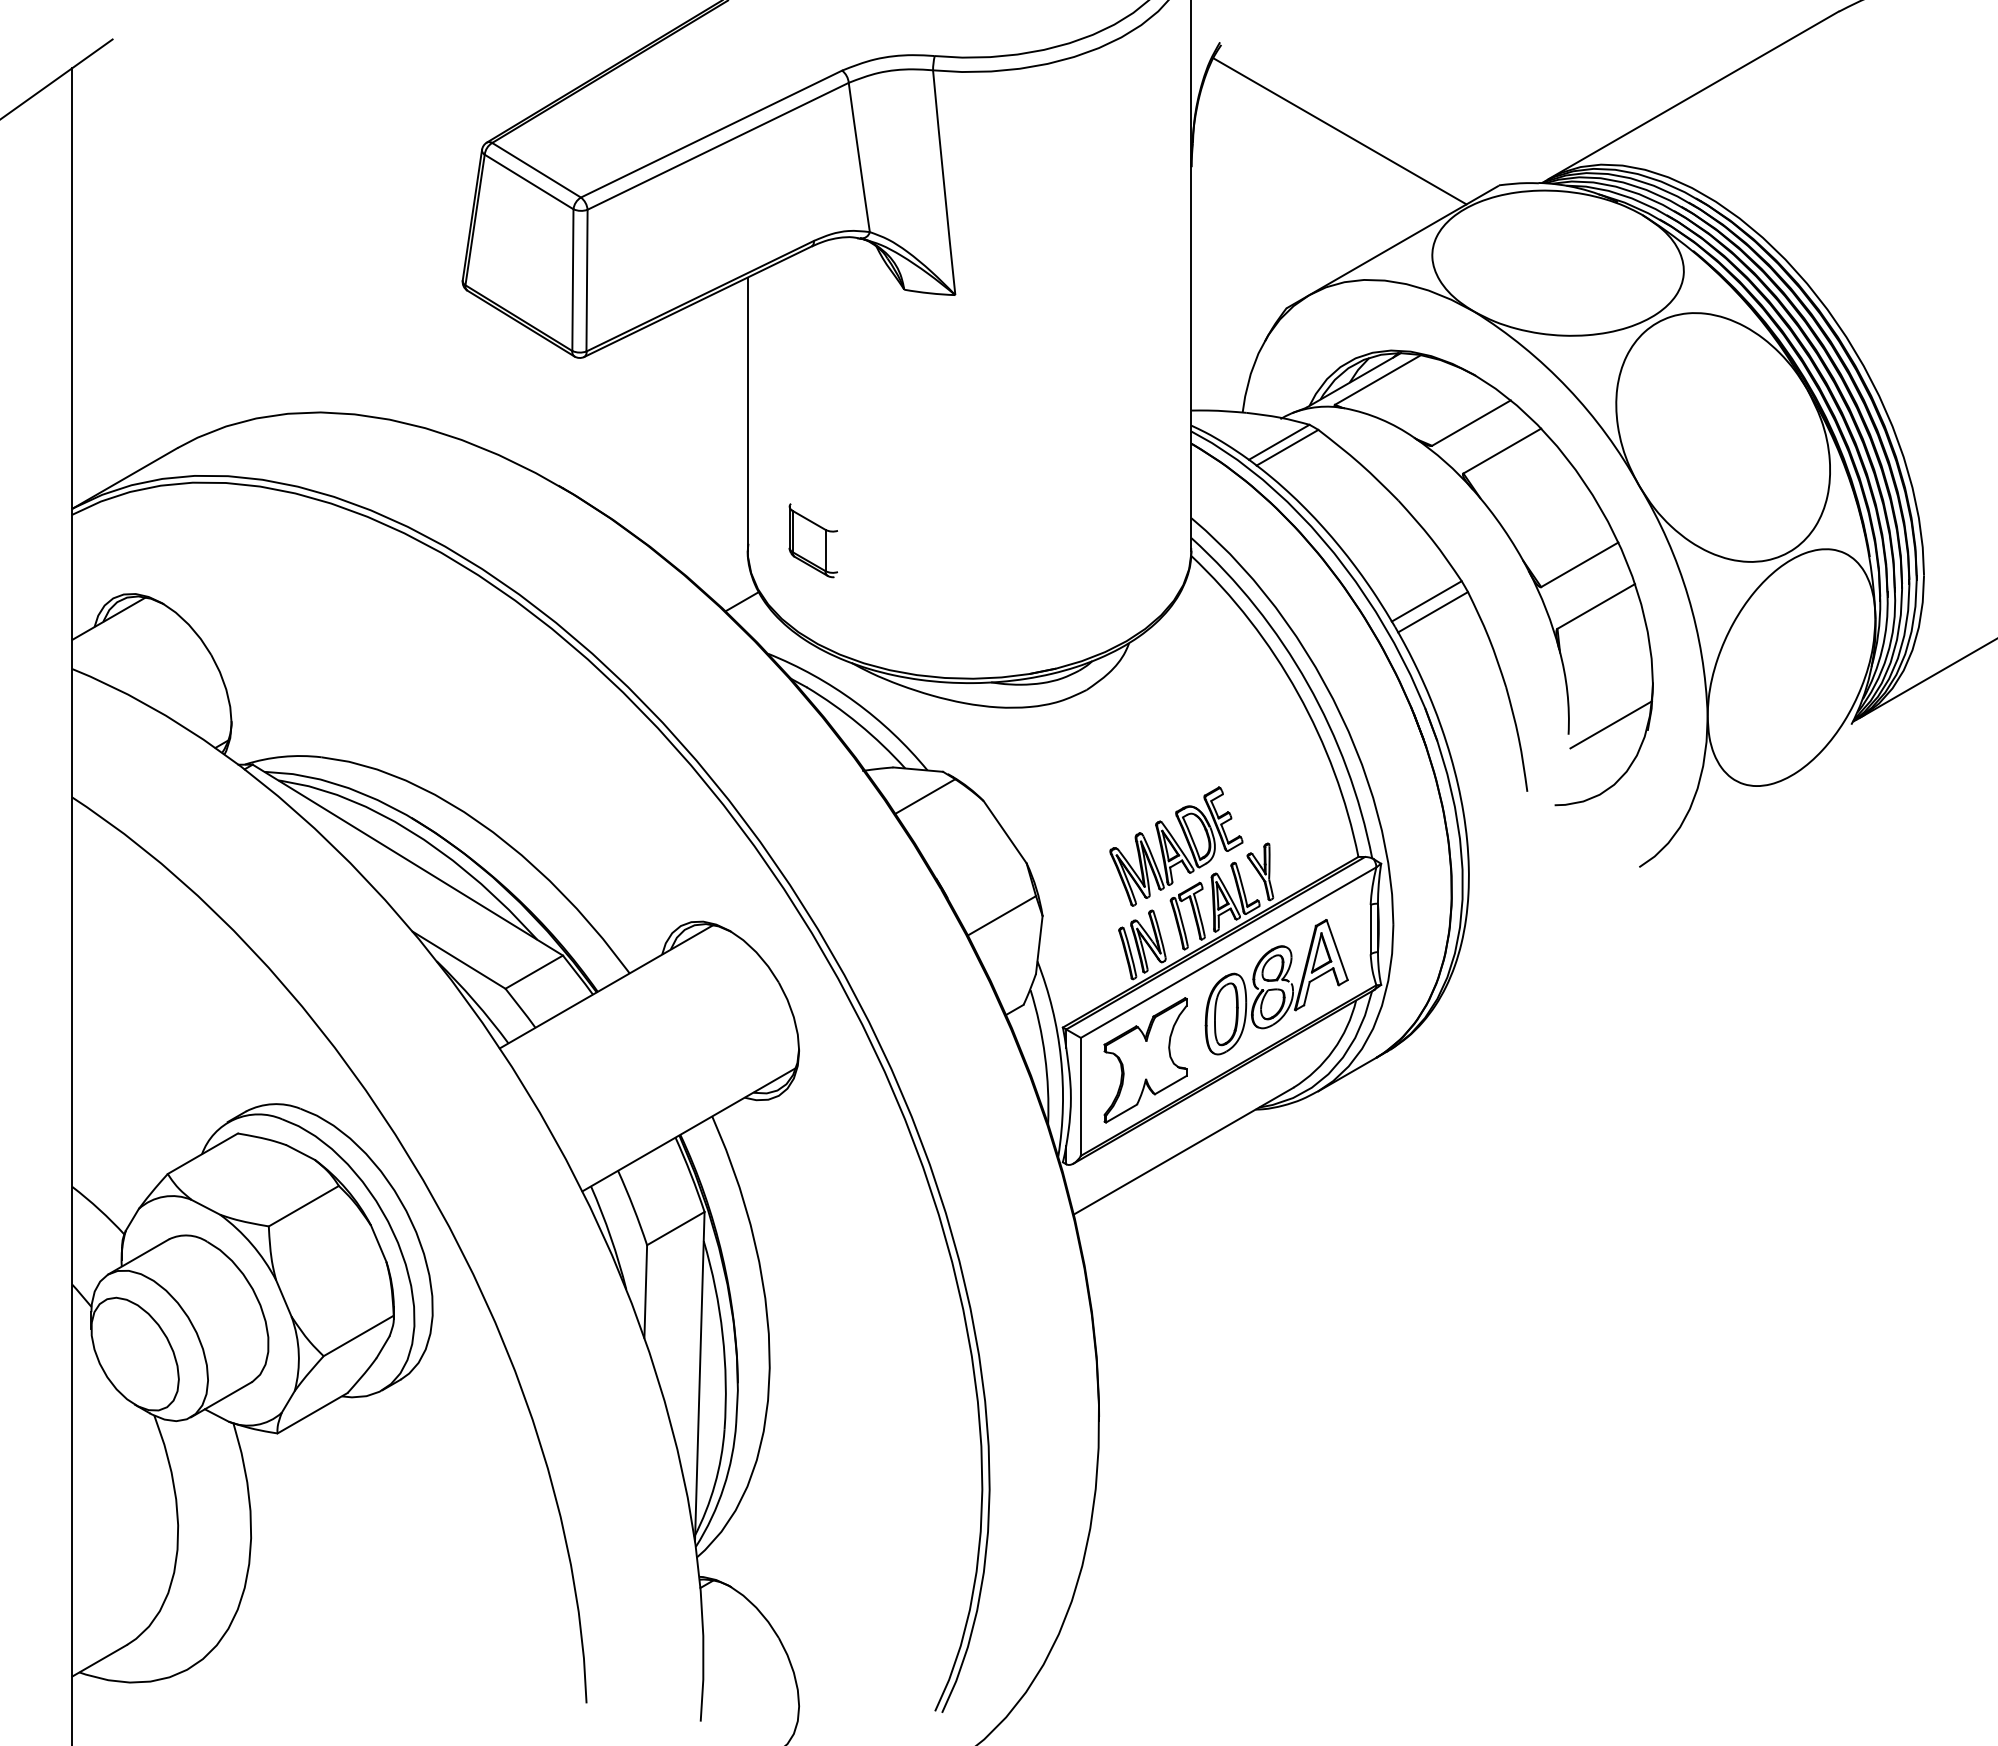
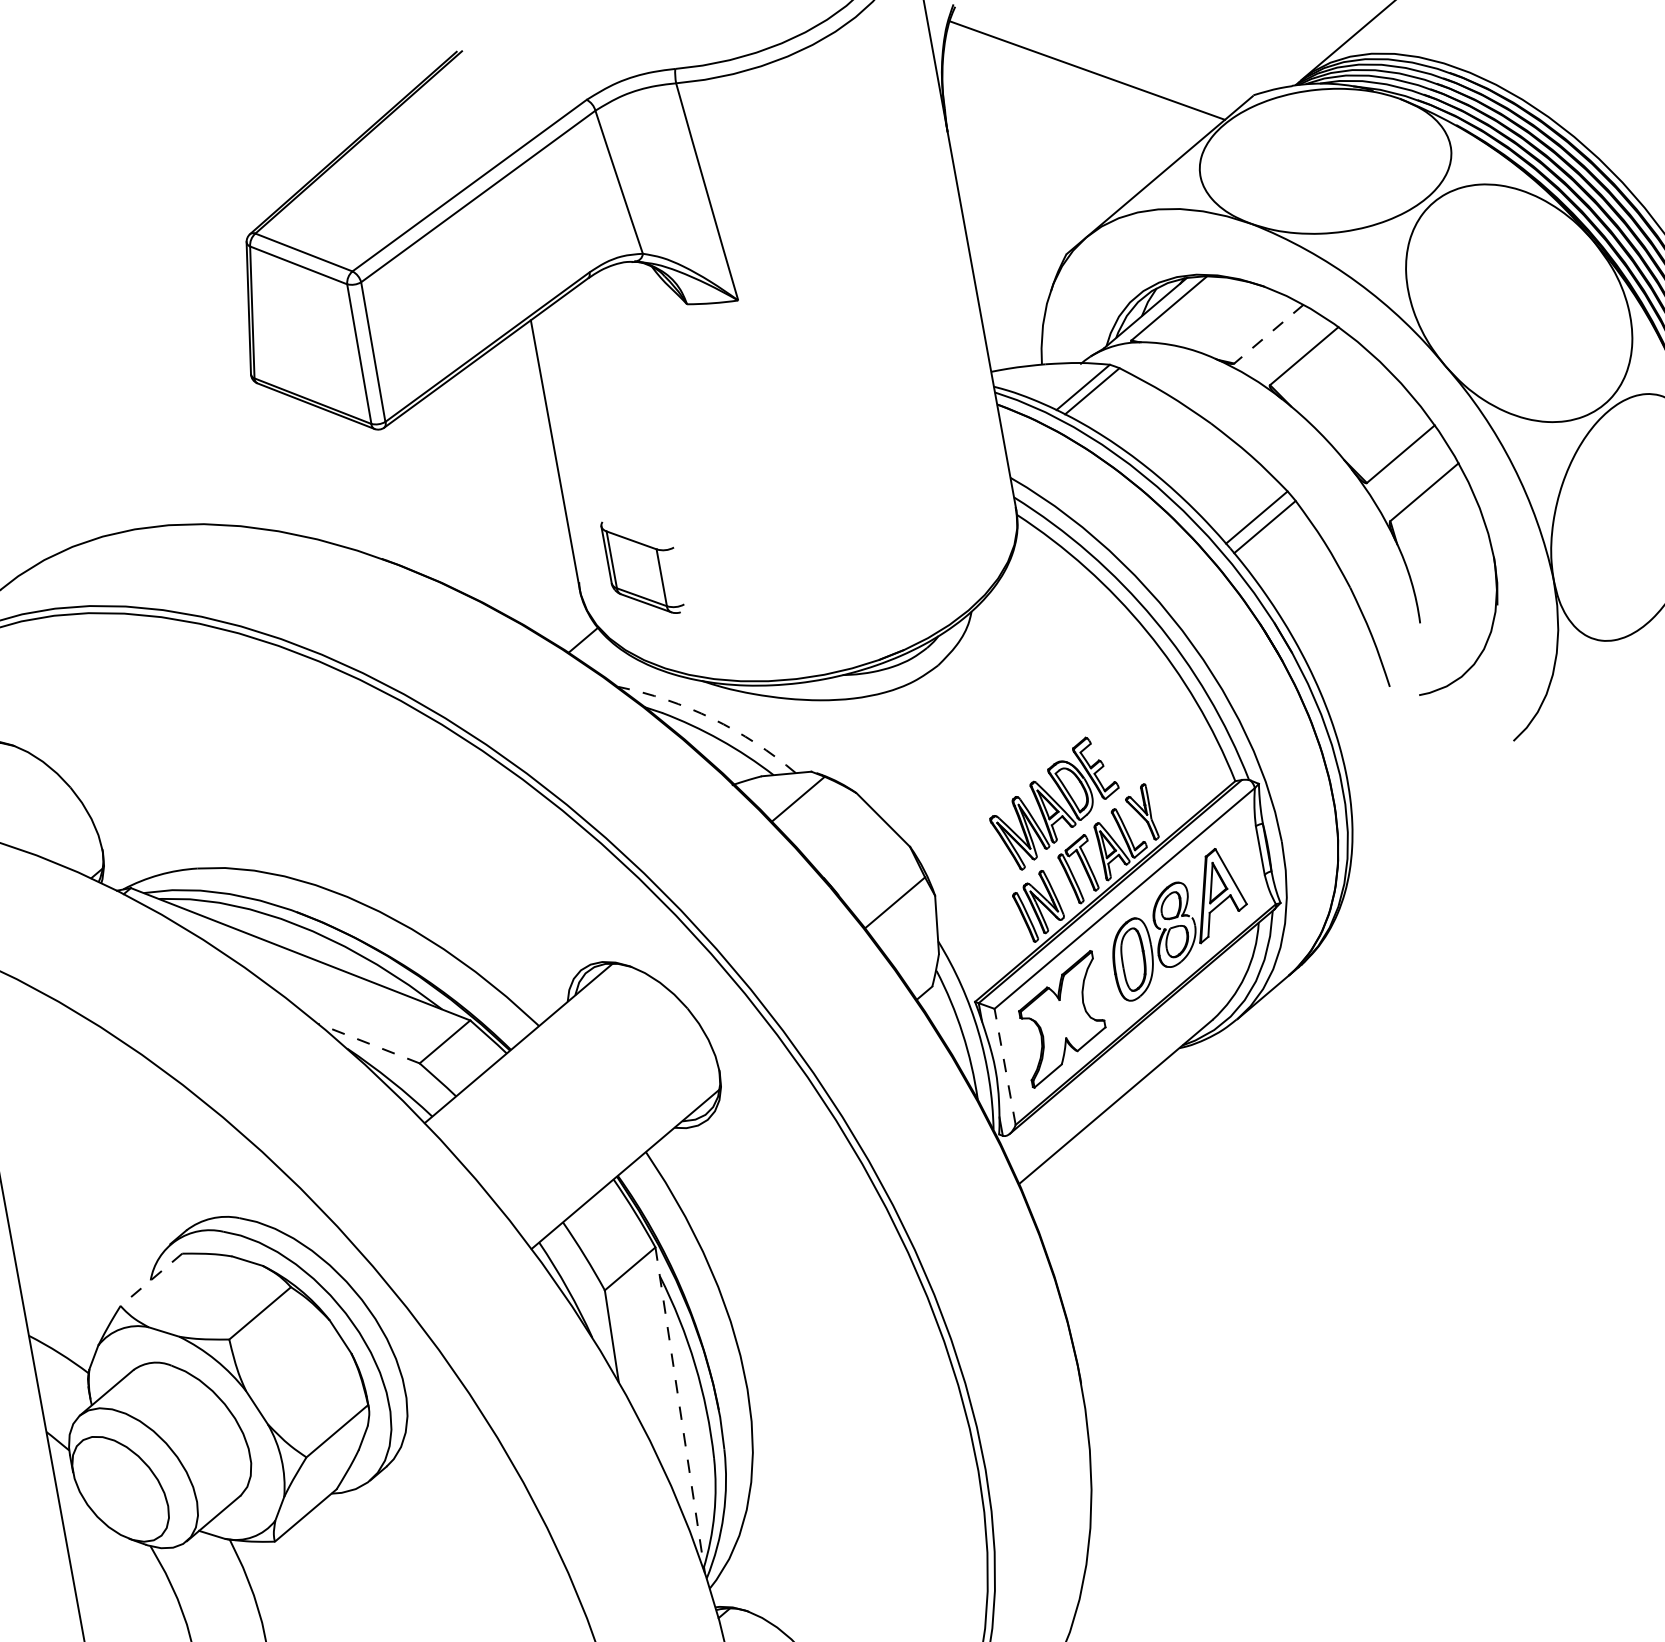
line: (1471, 423) -> (1269, 334), solid -> dashed
part: (812, 540) -> (641, 567), size x1.4
arc: (855, 702) -> (712, 719), solid -> dashed
line: (1610, 724) -> (1459, 605), removed
line: (459, 960) -> (369, 1043), solid -> dashed
line: (1080, 1096) -> (1004, 1066), solid -> dashed
line: (202, 1153) -> (151, 1279), solid -> dashed
line: (699, 1376) -> (679, 1410), solid -> dashed

